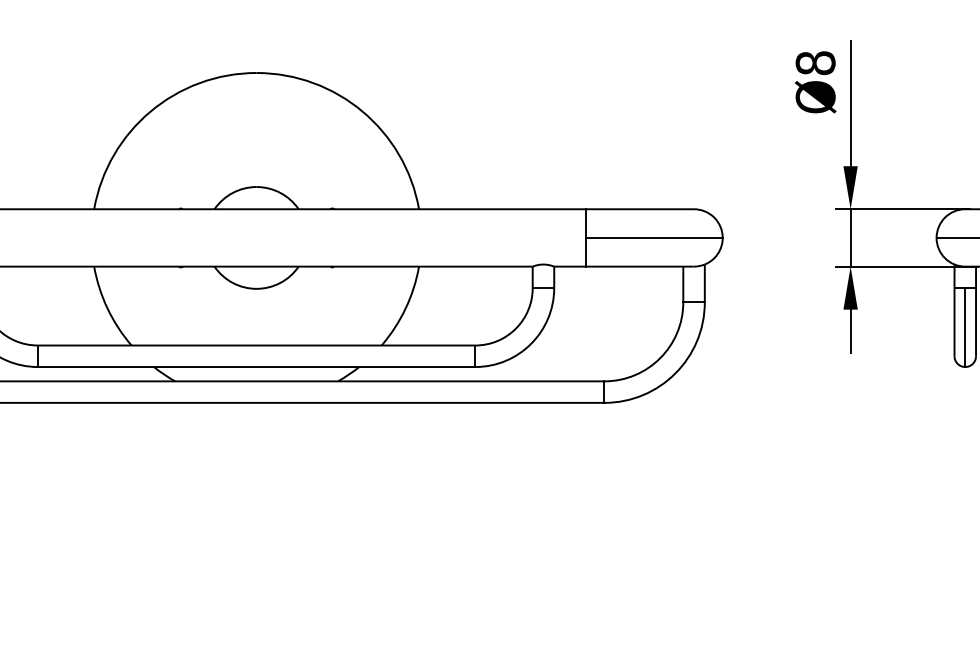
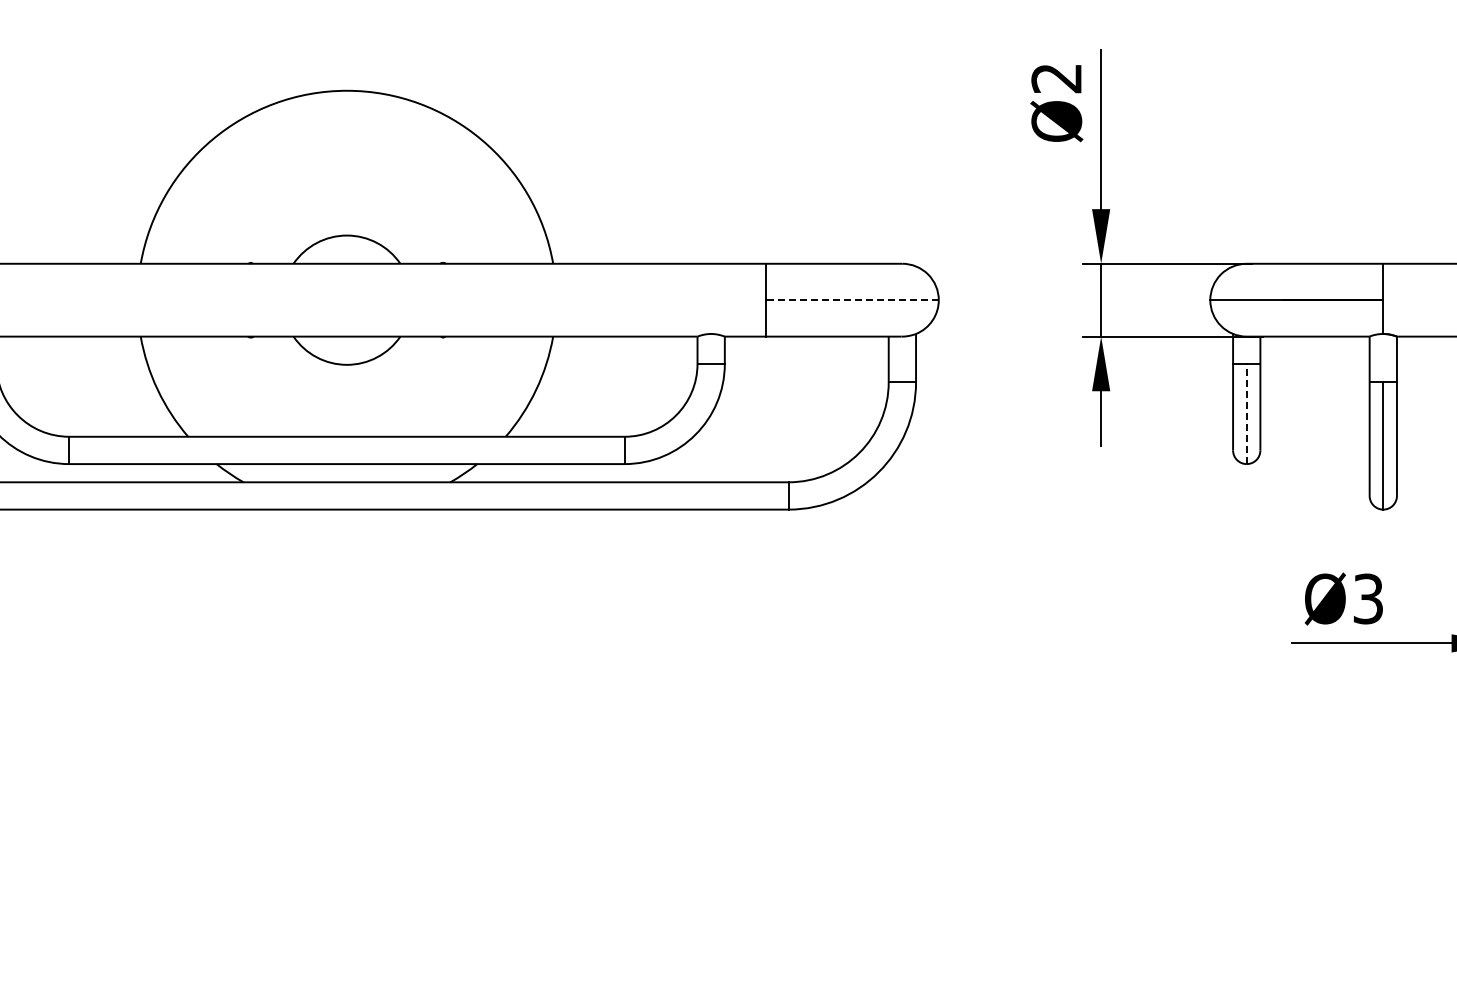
text: (815, 63) -> (1056, 78), Ø8 -> Ø2
line: (653, 238) -> (851, 300), solid -> dashed
line: (965, 327) -> (1246, 413), solid -> dashed

